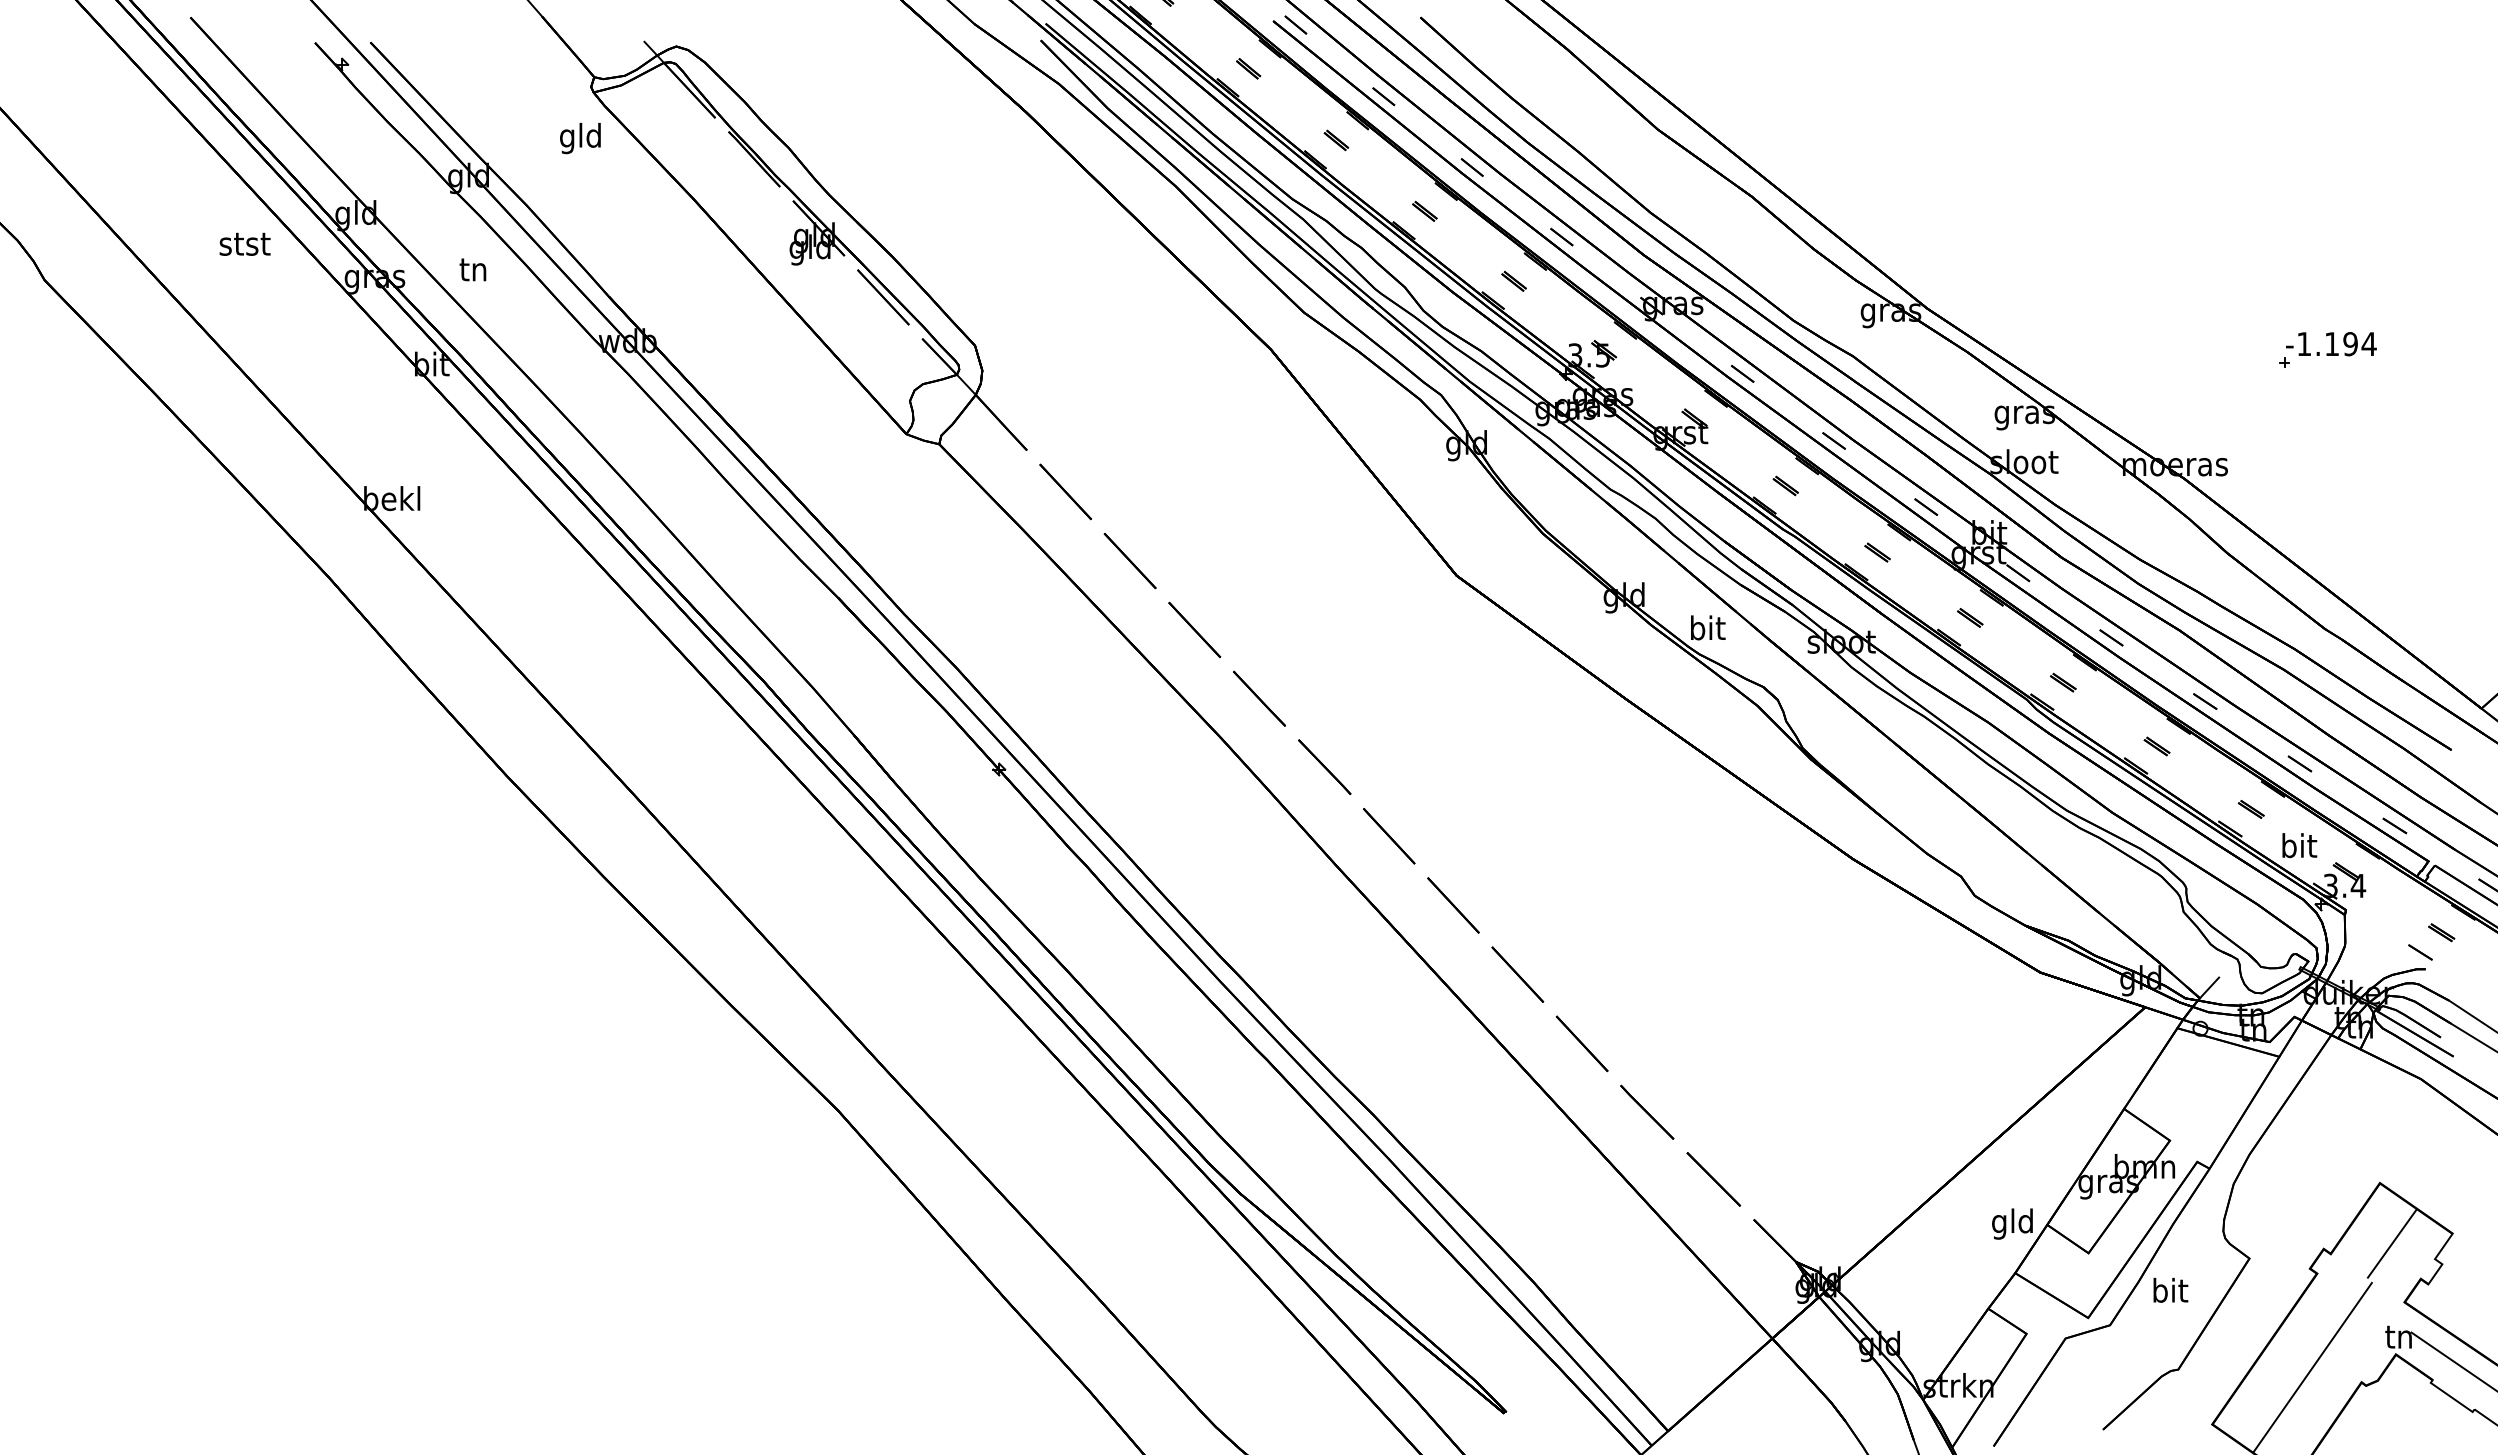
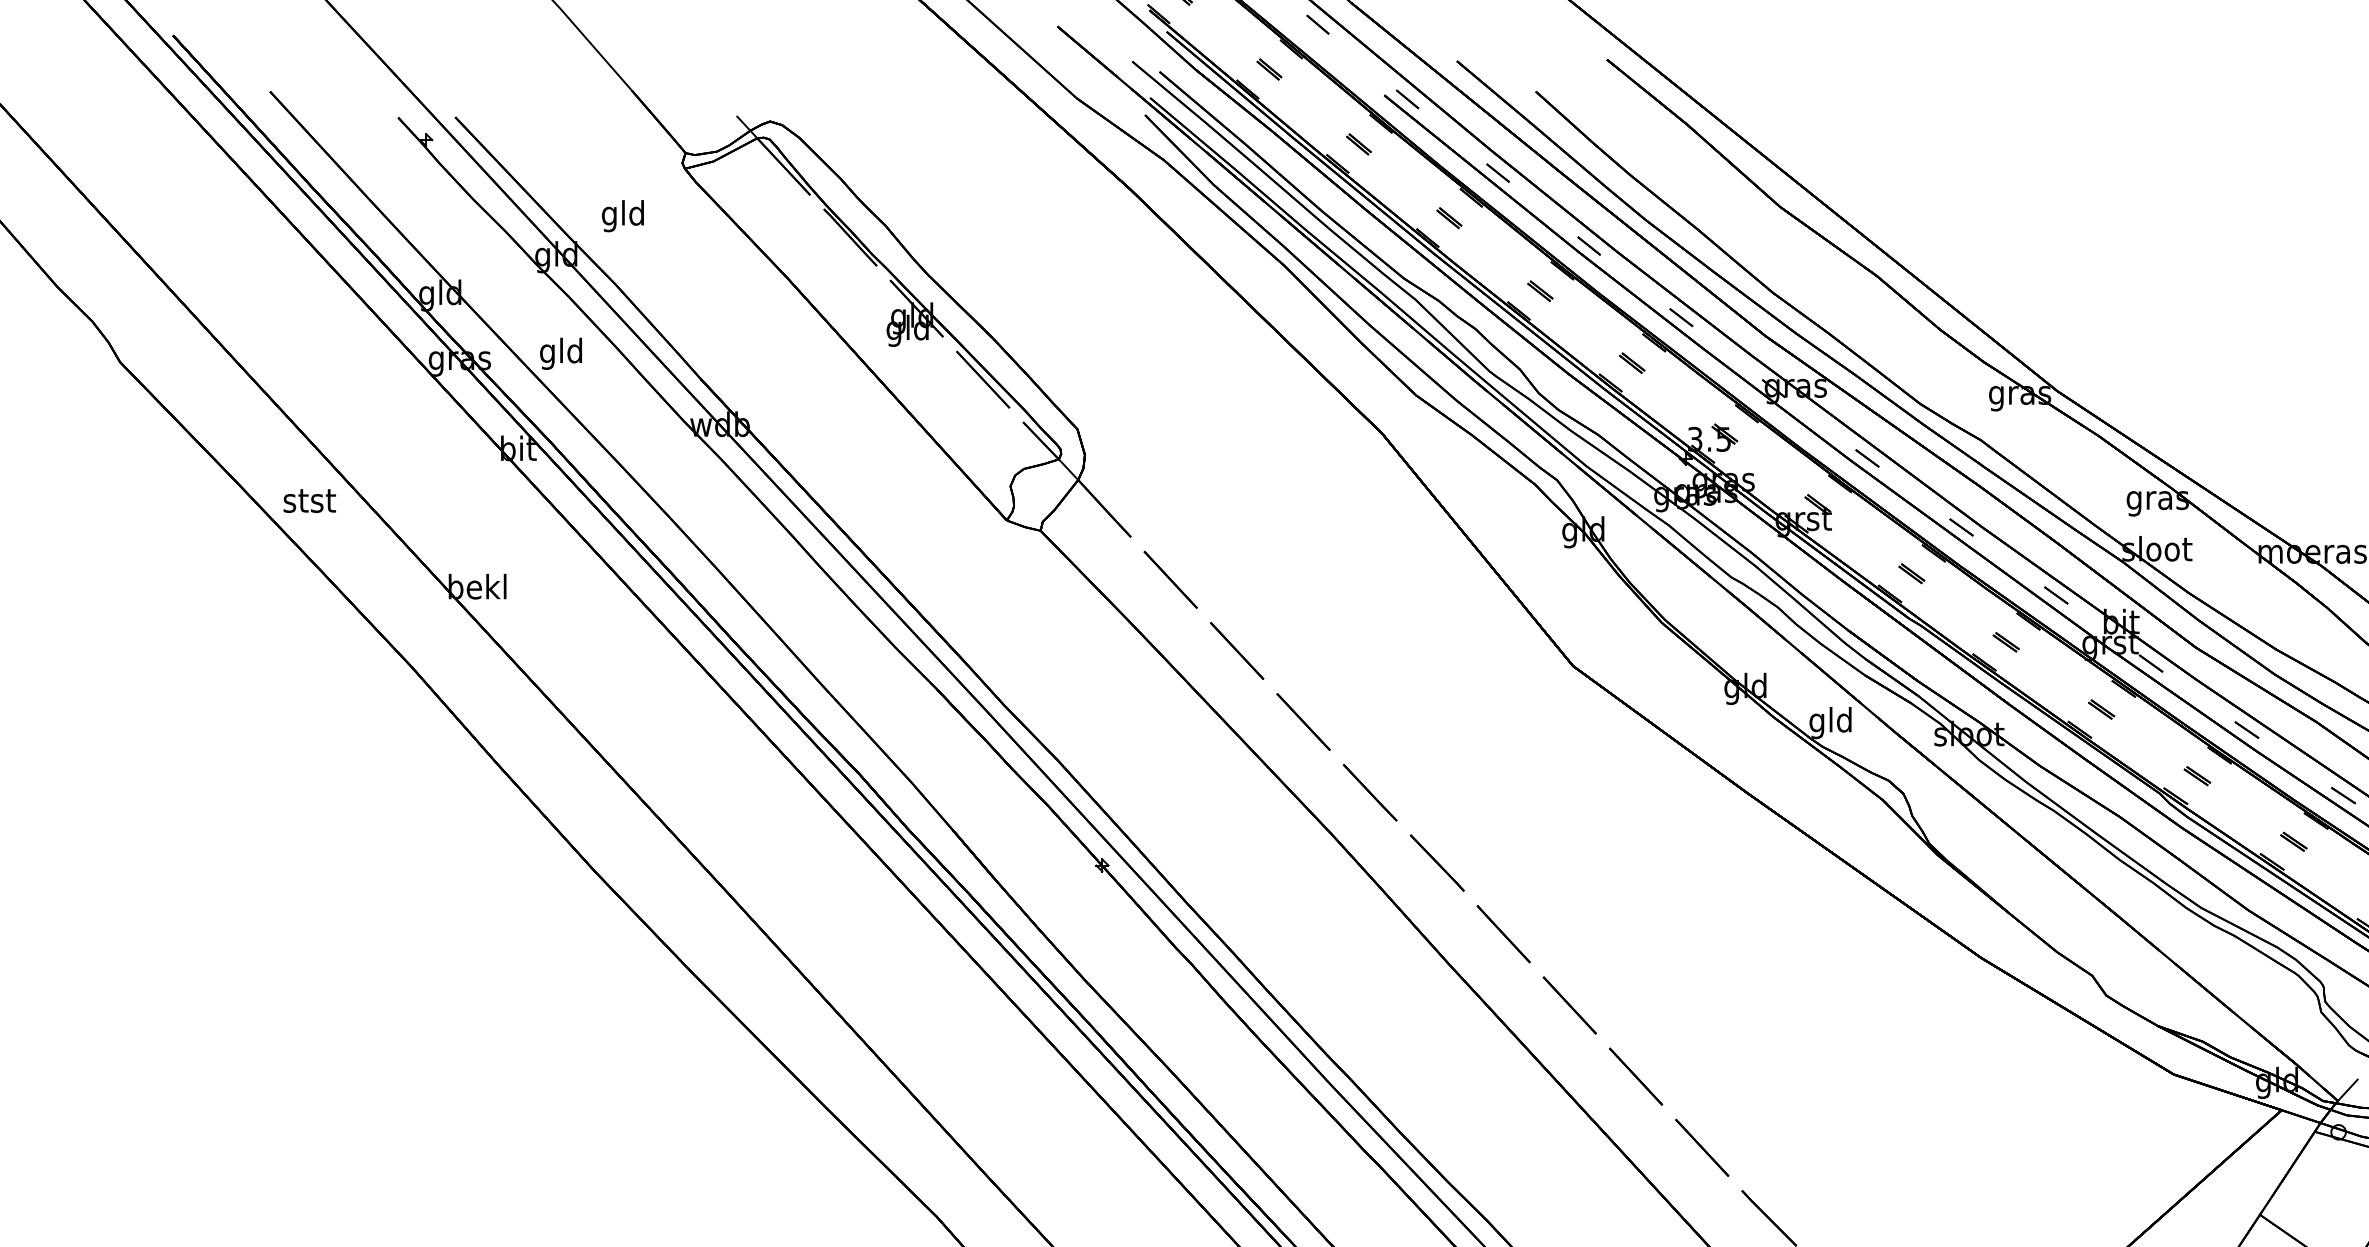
text: (580, 138) -> (623, 216), moved
text: (244, 243) -> (309, 500), moved
text: (472, 271) -> (560, 353), tn -> gld
text: (1706, 630) -> (1830, 722), bit -> gld

